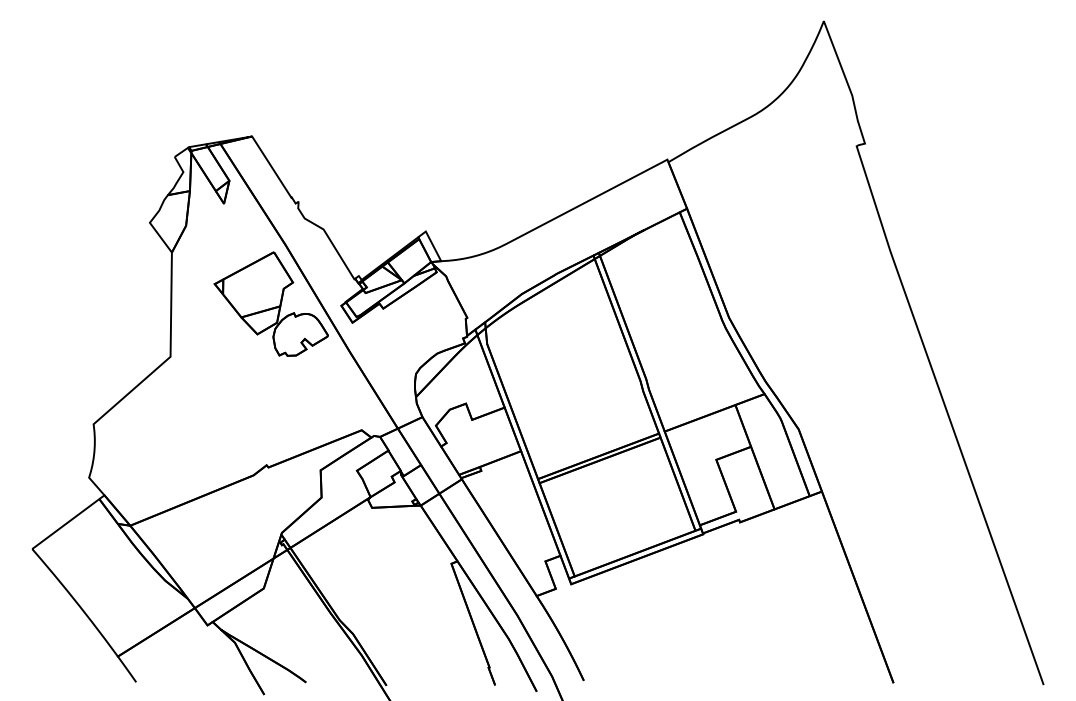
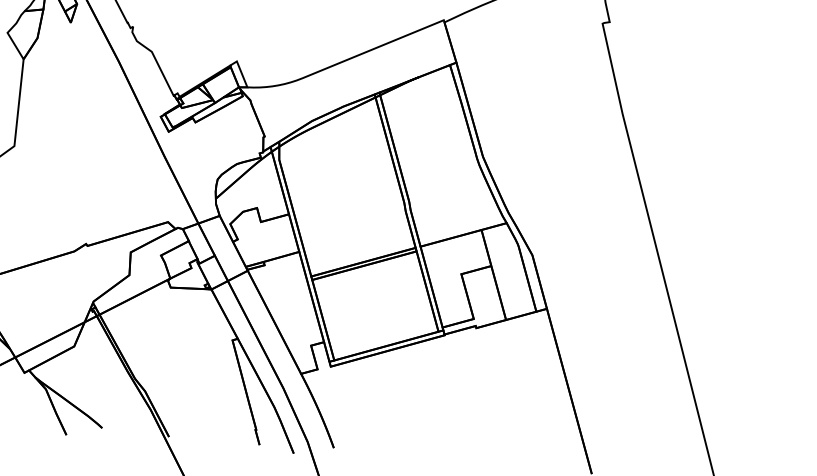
part: (270, 303) -> (101, 109), removed

